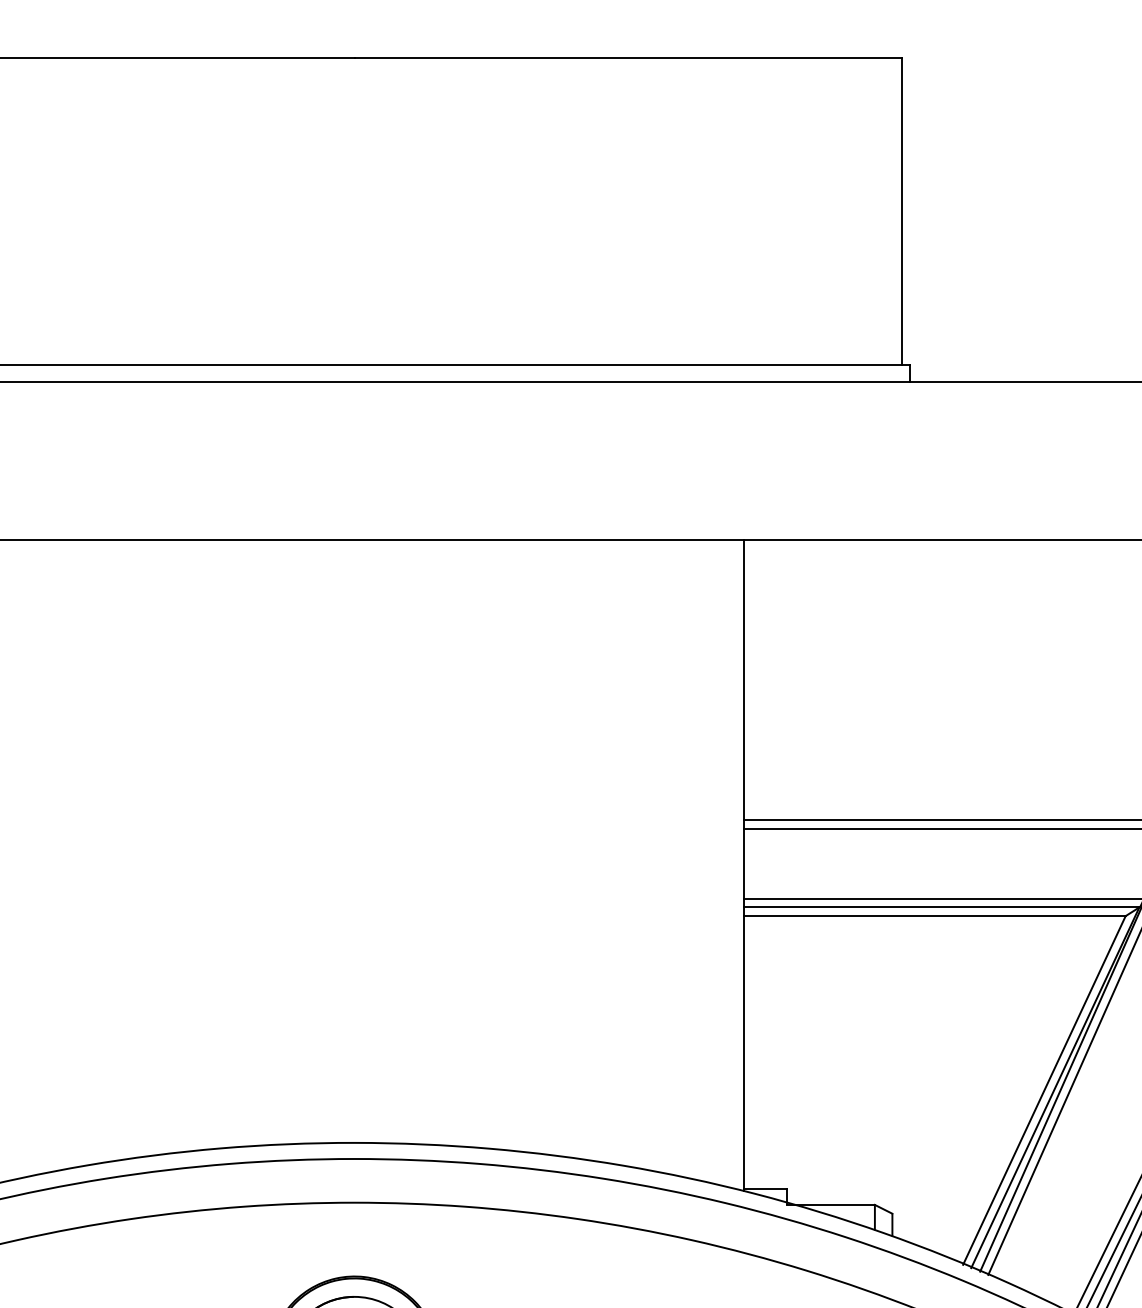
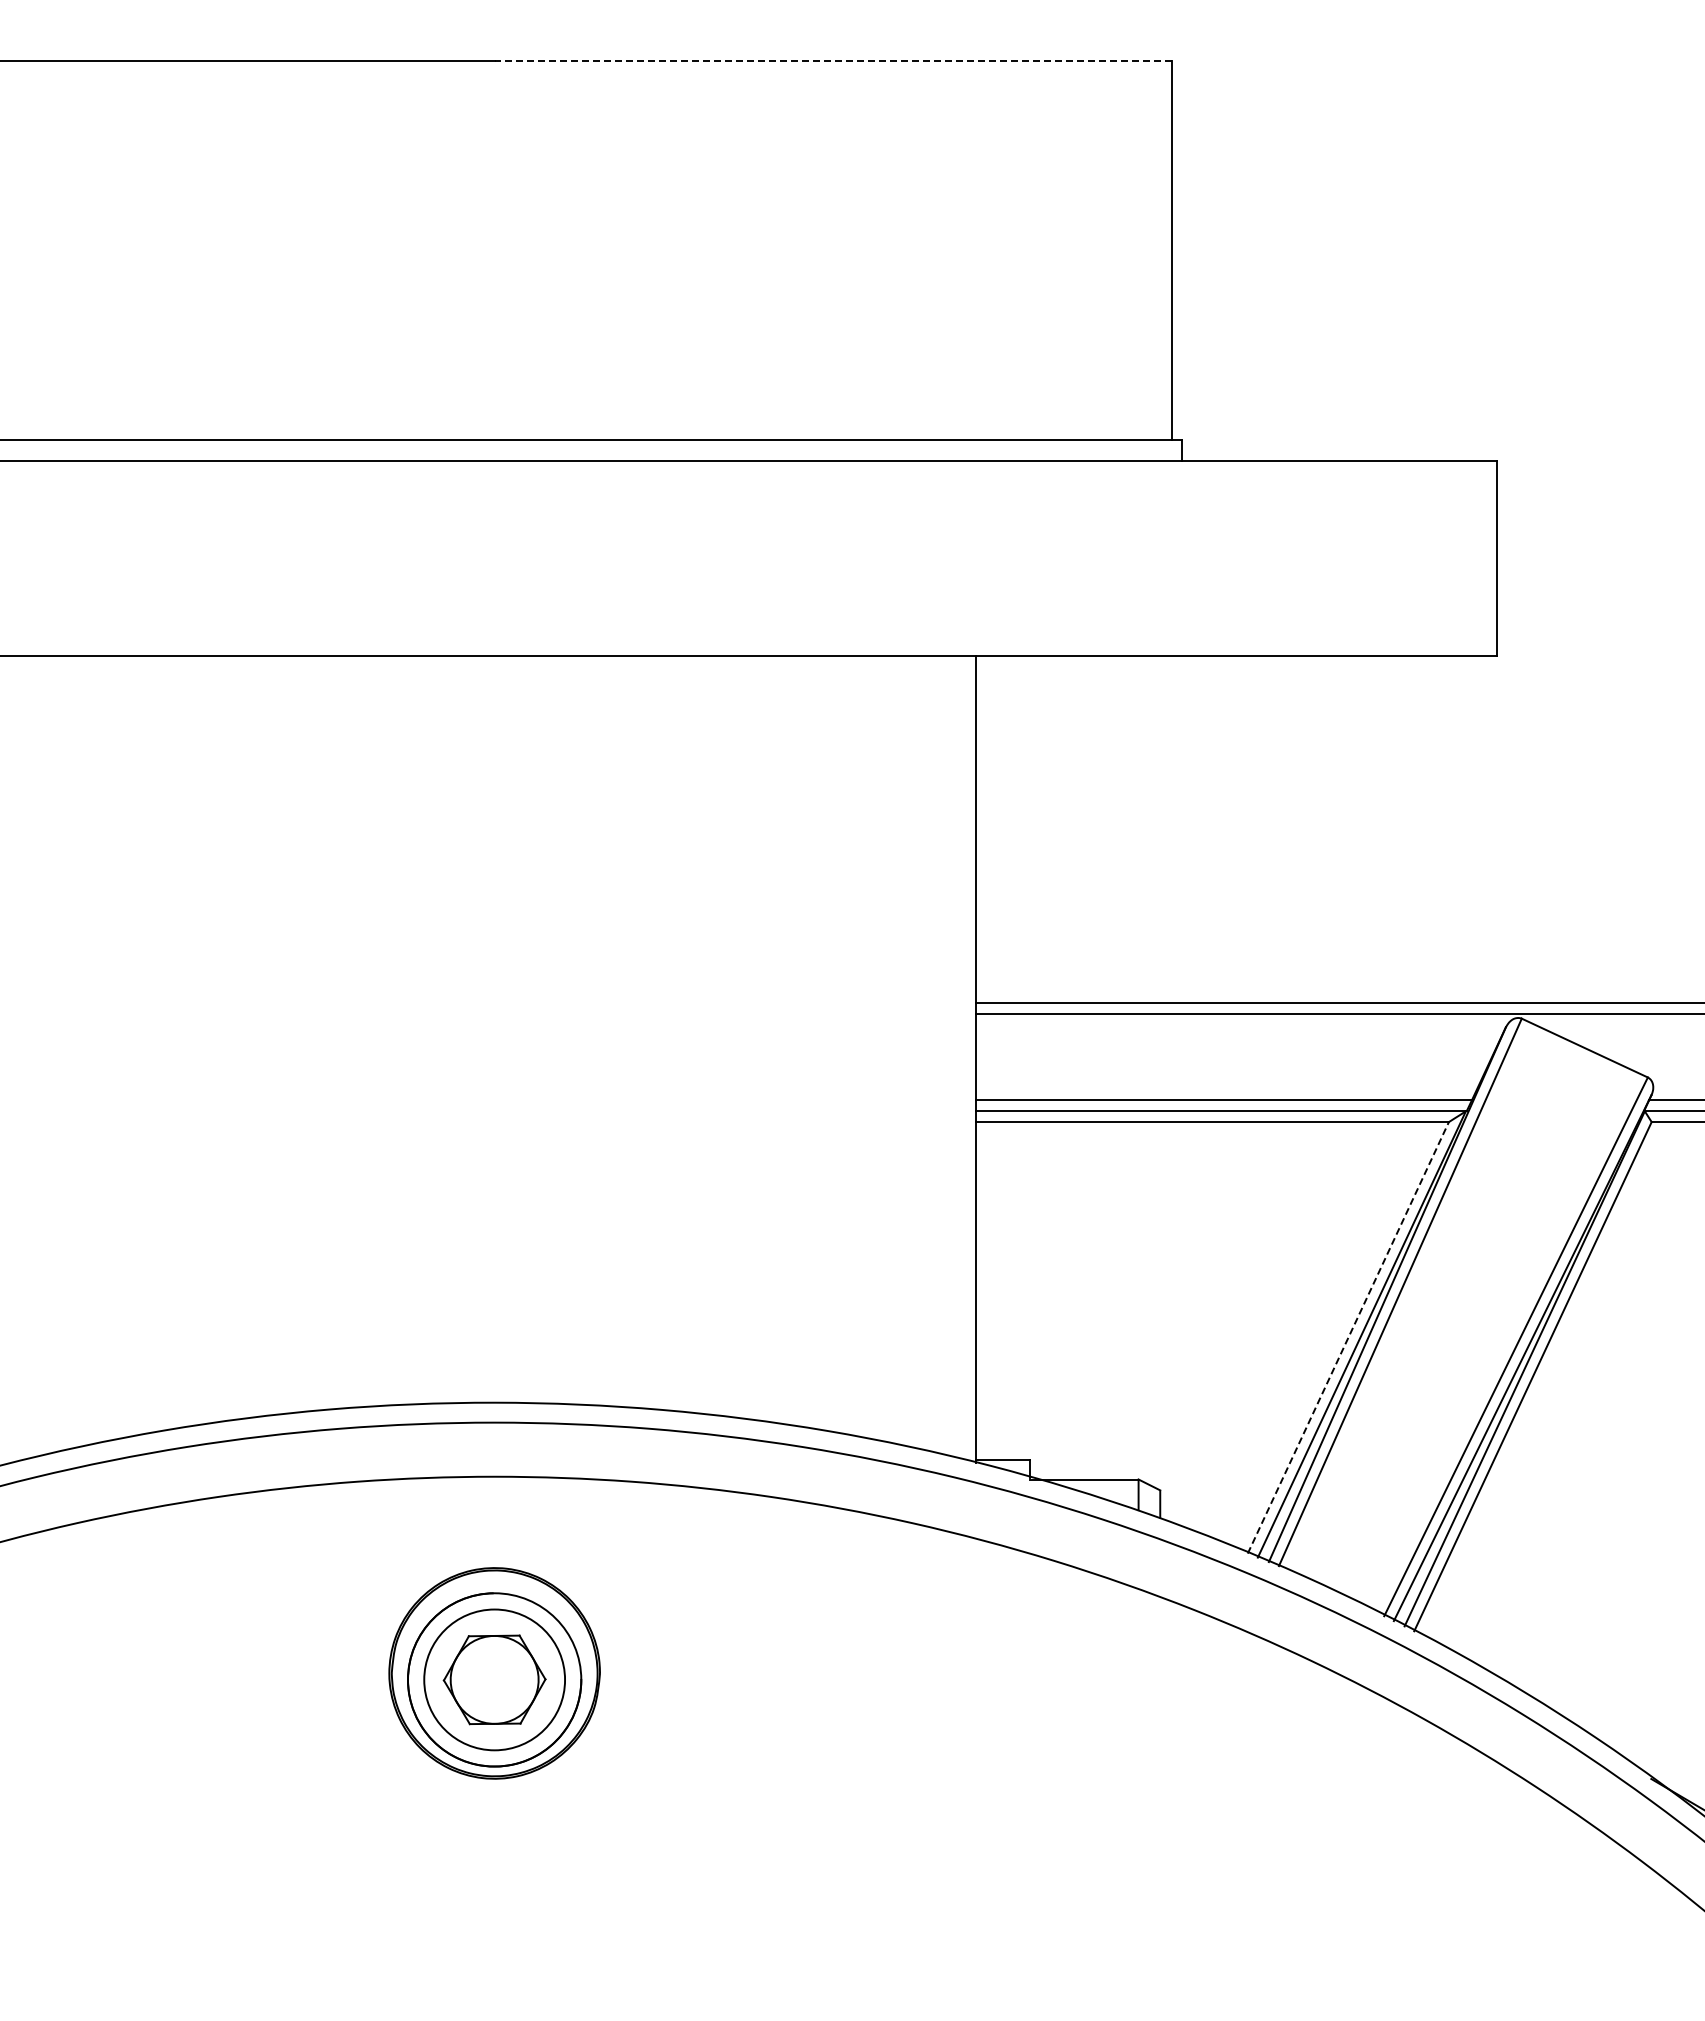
line: (627, 58) -> (832, 60), solid -> dashed
line: (1044, 1090) -> (1348, 1337), solid -> dashed

